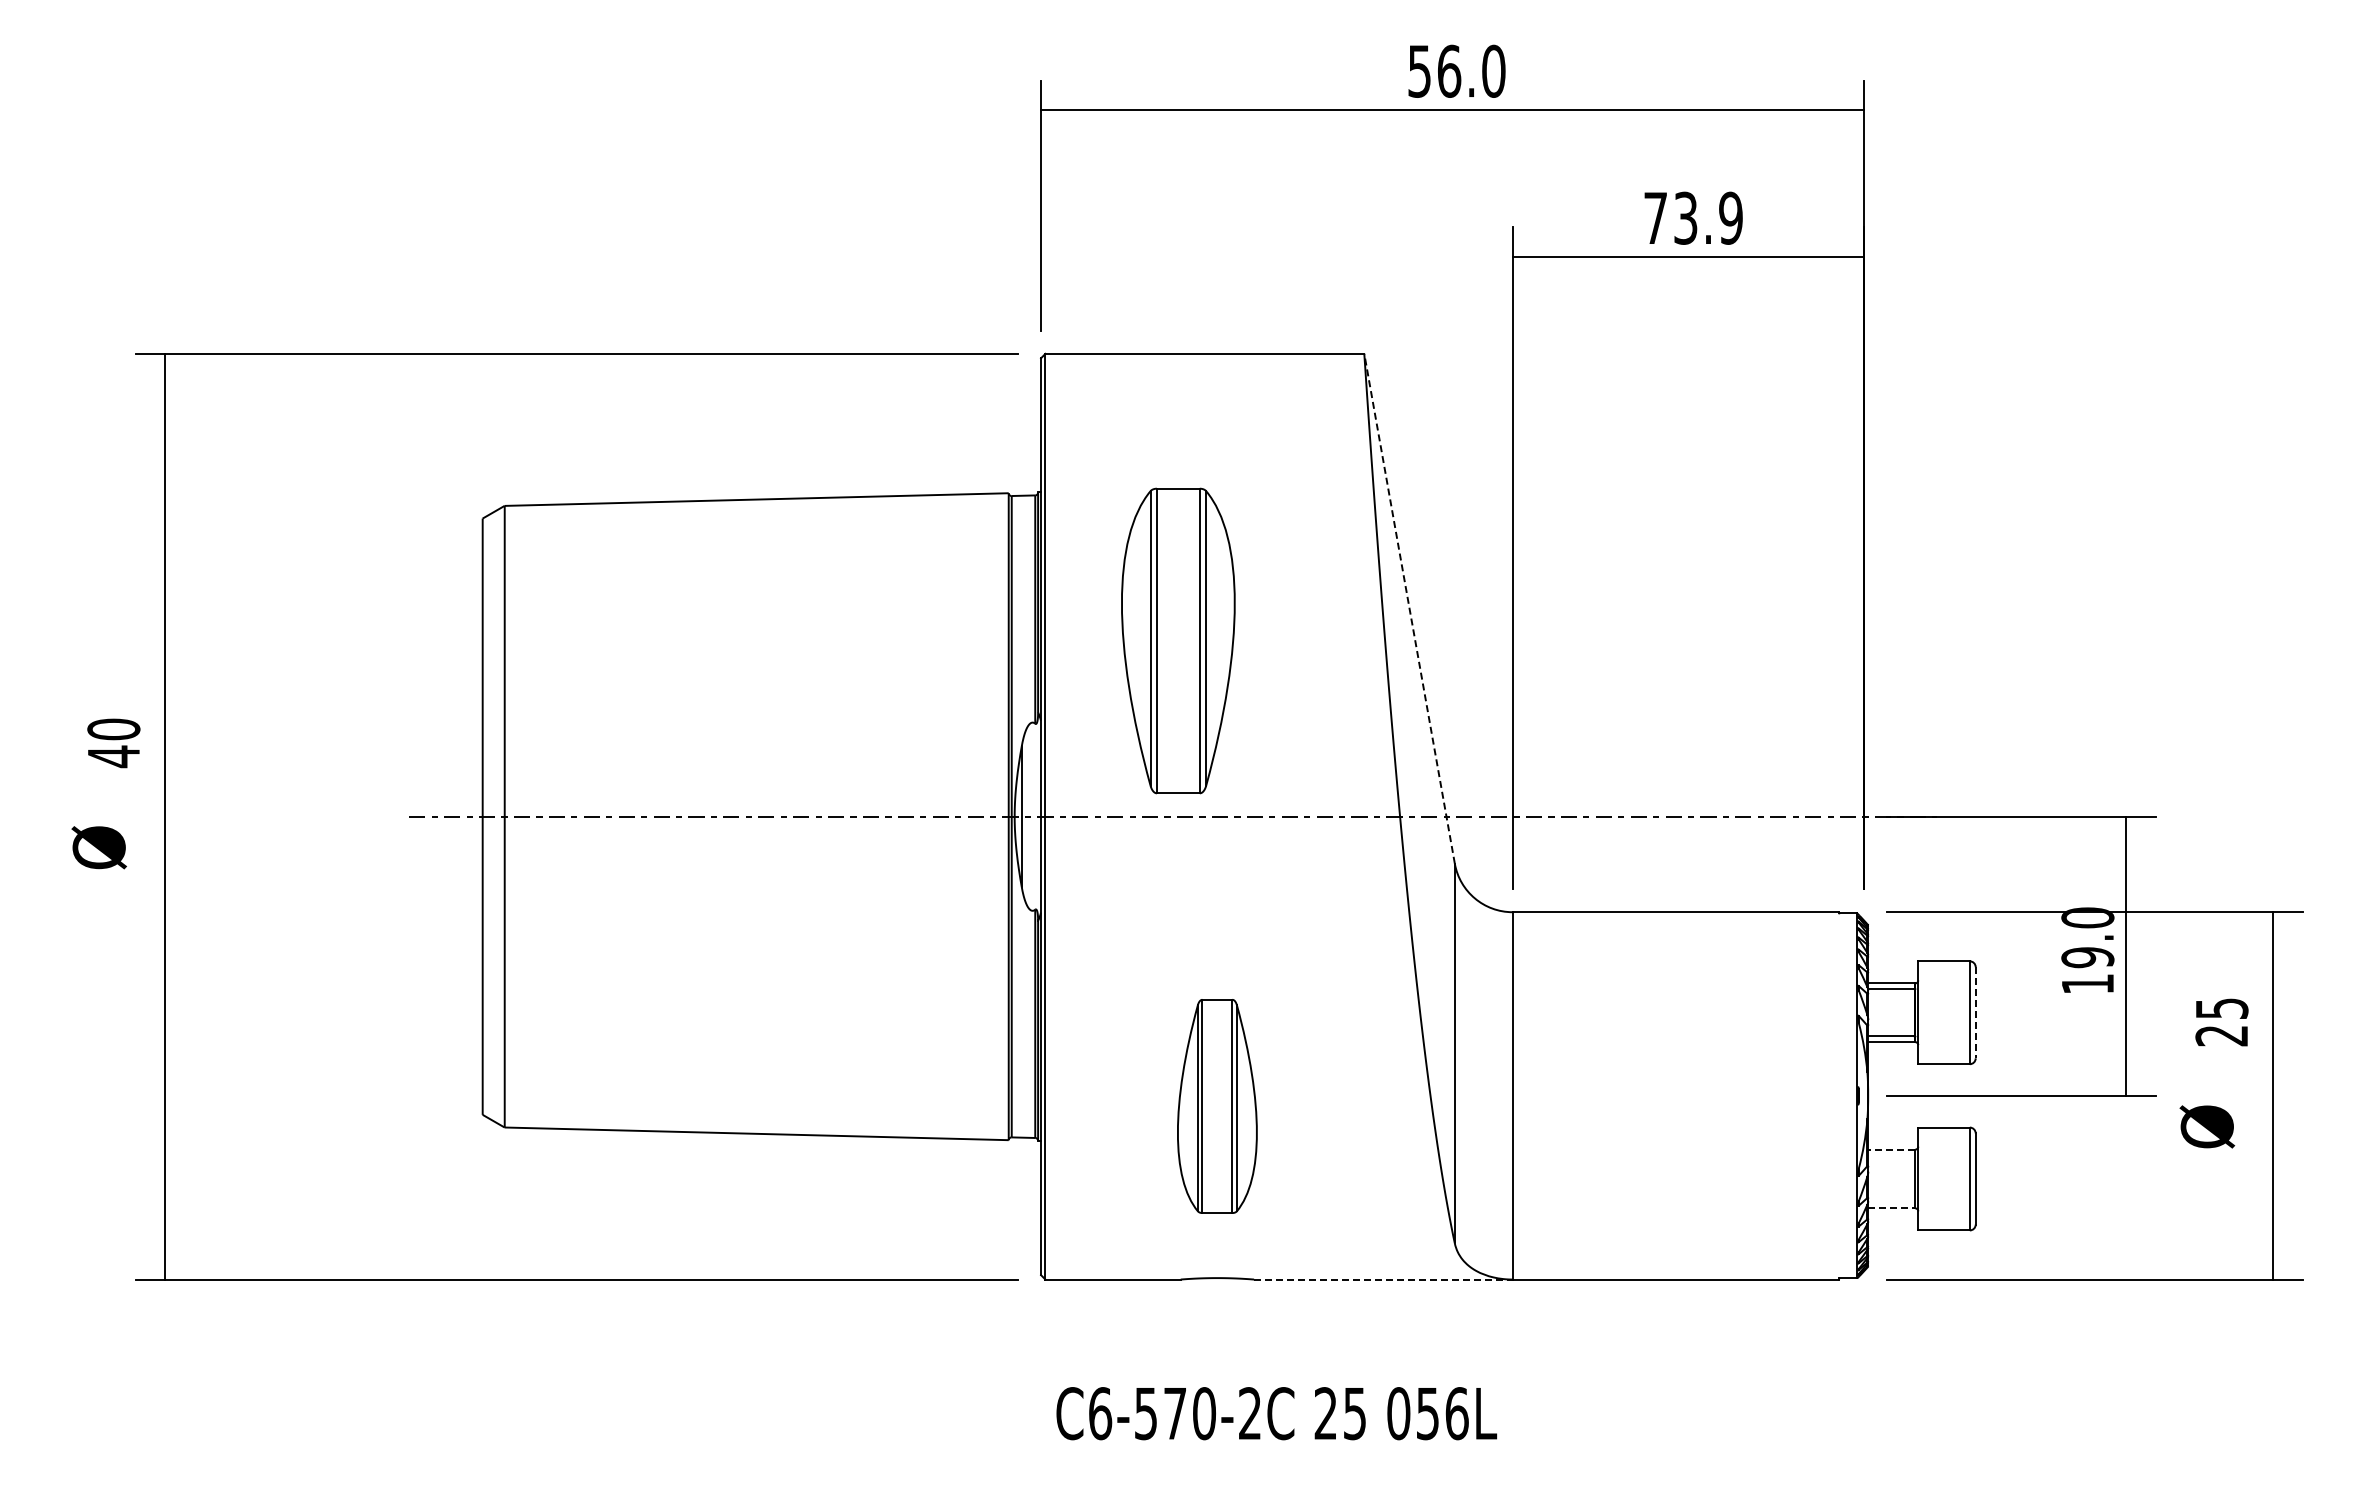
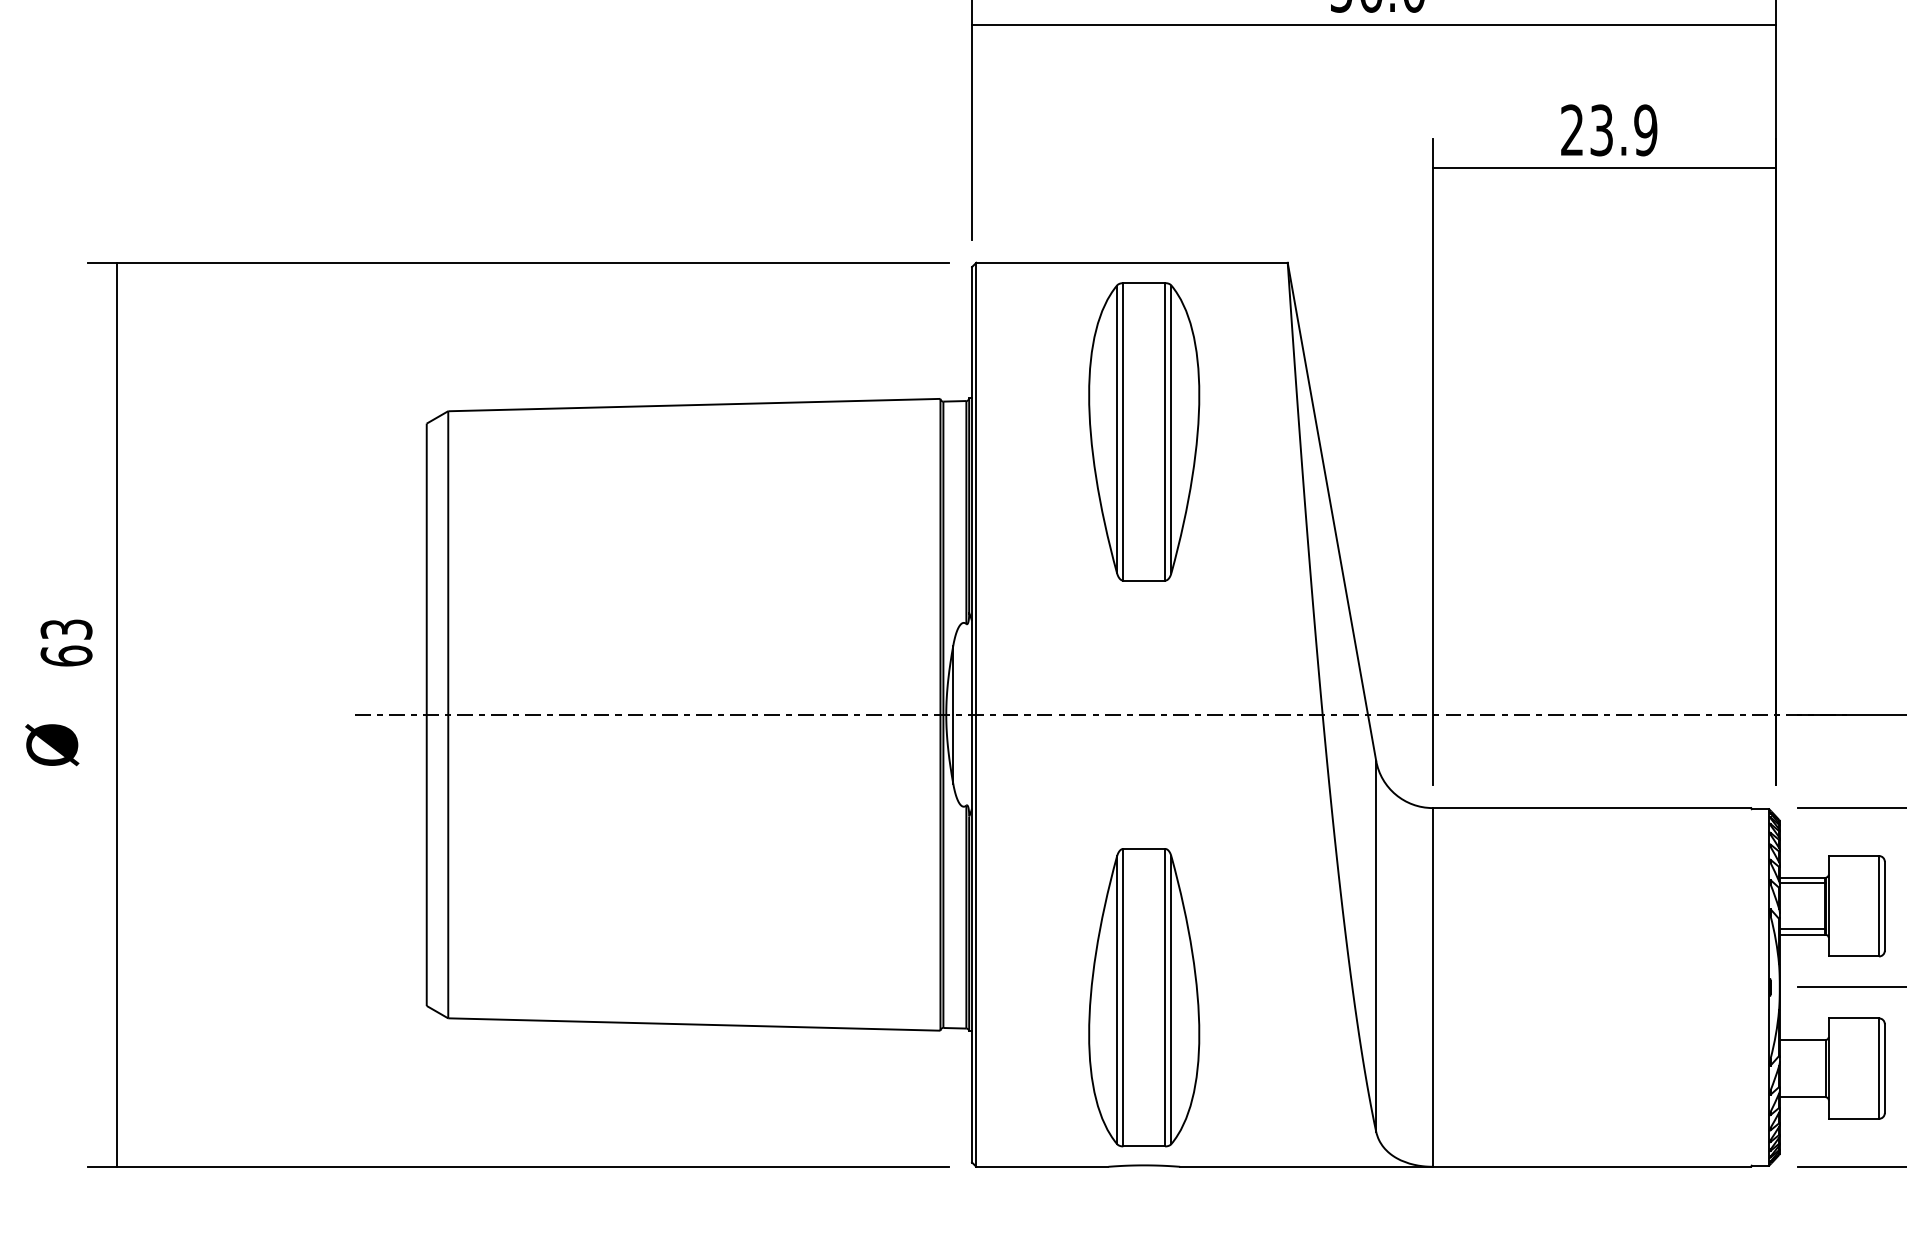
text: (1655, 217) -> (1572, 129), 73.9 -> 23.9
line: (1409, 608) -> (1331, 511), dashed -> solid
part: (1178, 640) -> (1144, 431), moved
text: (113, 743) -> (66, 643), 40 -> 63
line: (1975, 1012) -> (1884, 906), dashed -> solid
part: (1217, 1106) -> (1144, 997), size x1.43
line: (1891, 1149) -> (1802, 1039), dashed -> solid
line: (1891, 1208) -> (1802, 1097), dashed -> solid
line: (1383, 1279) -> (1306, 1166), dashed -> solid

